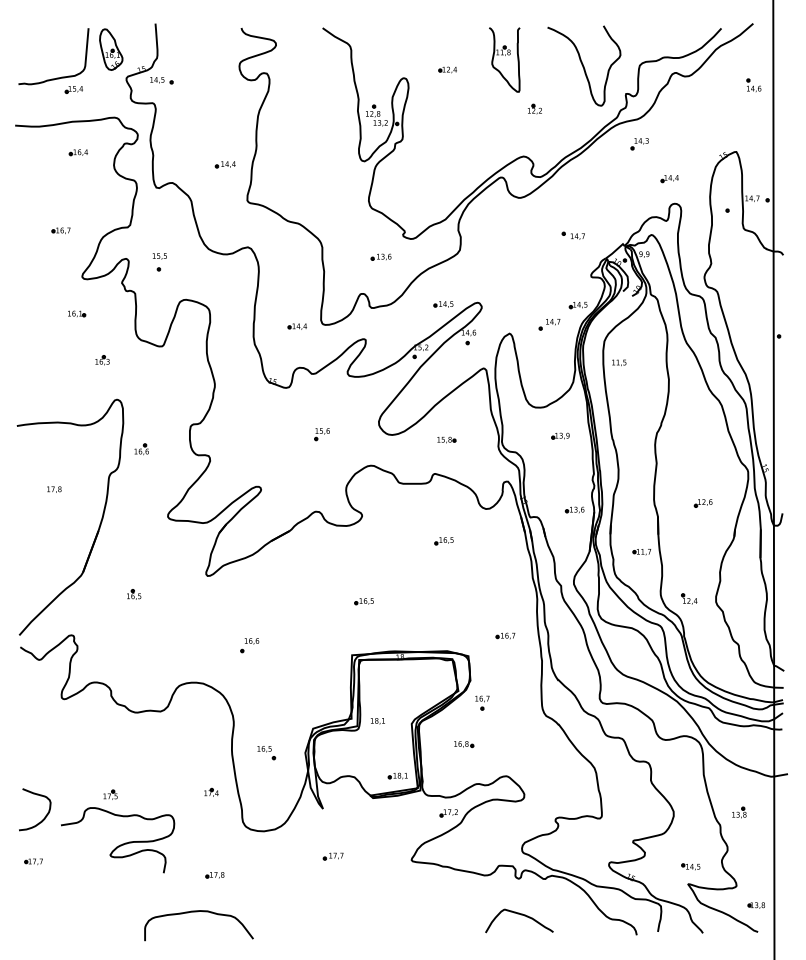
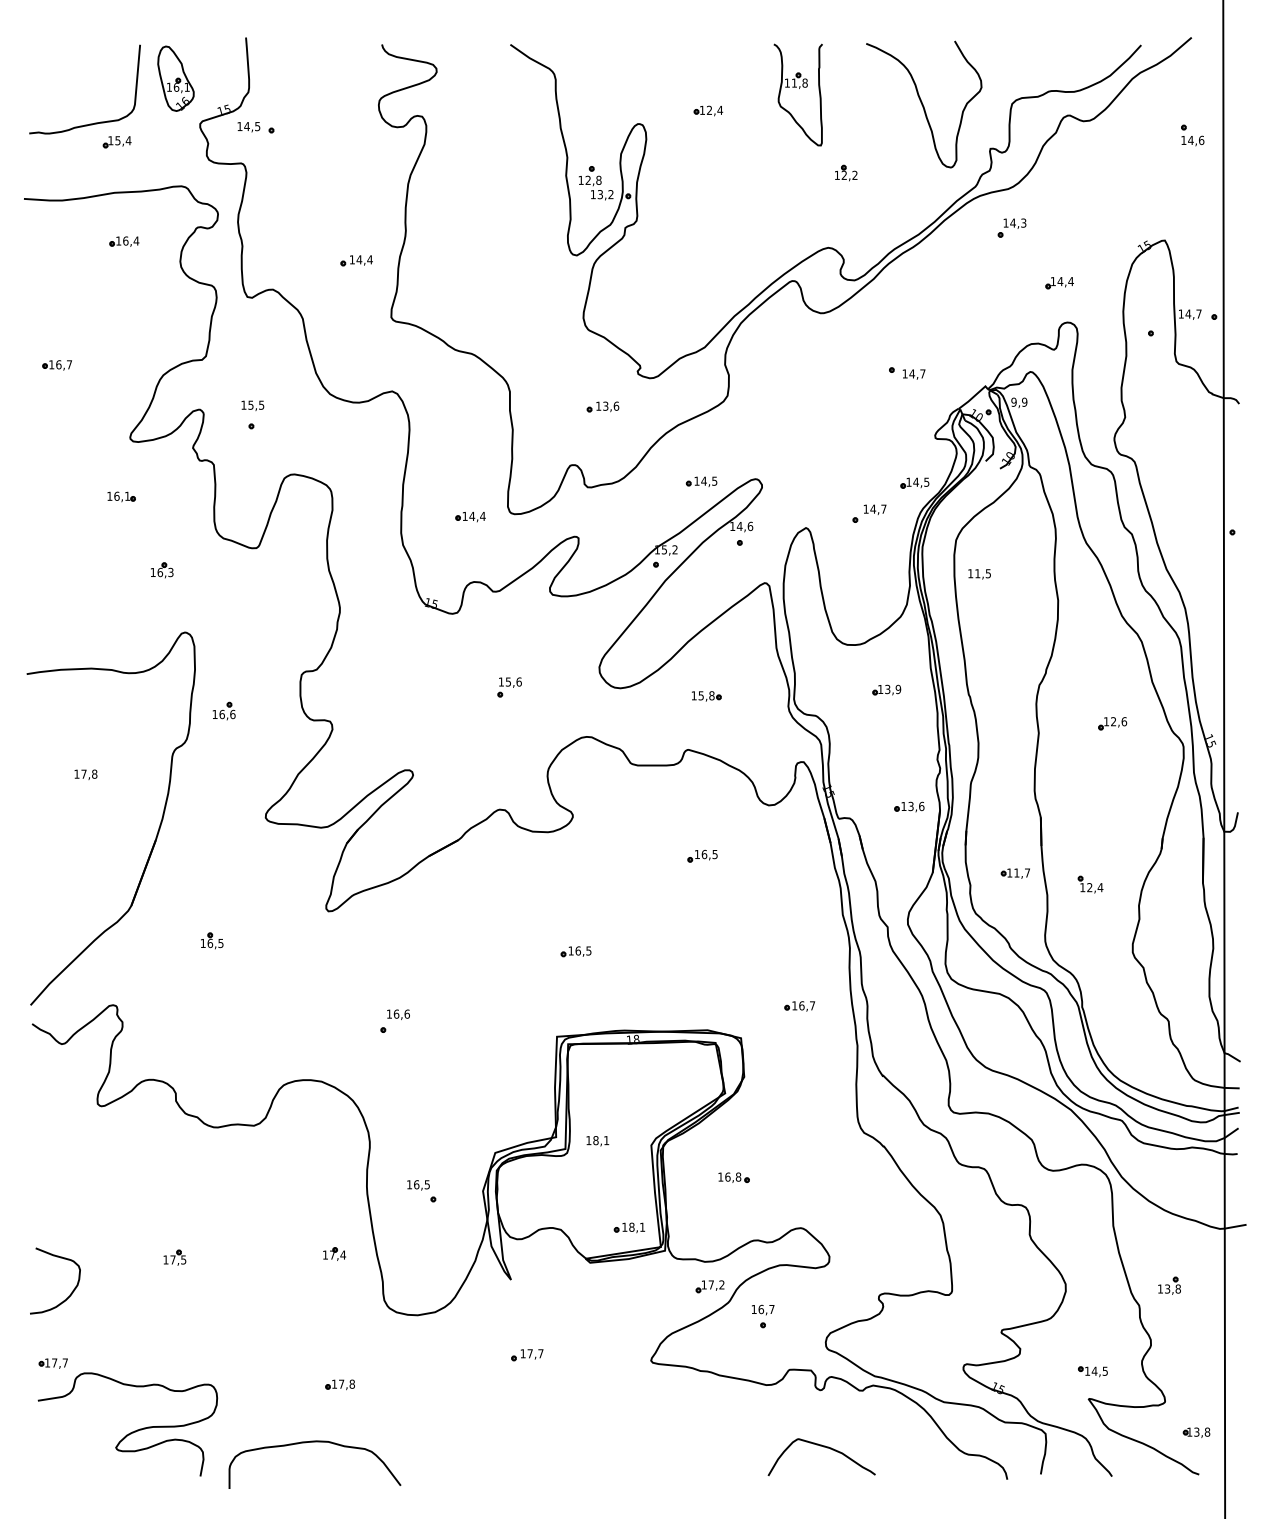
part: (60, 230) -> (56, 364), moved
part: (702, 503) -> (1111, 723), moved
part: (689, 598) -> (1090, 883), moved
part: (482, 702) -> (763, 1315), moved
curve: (120, 844) -> (132, 1431), moved

